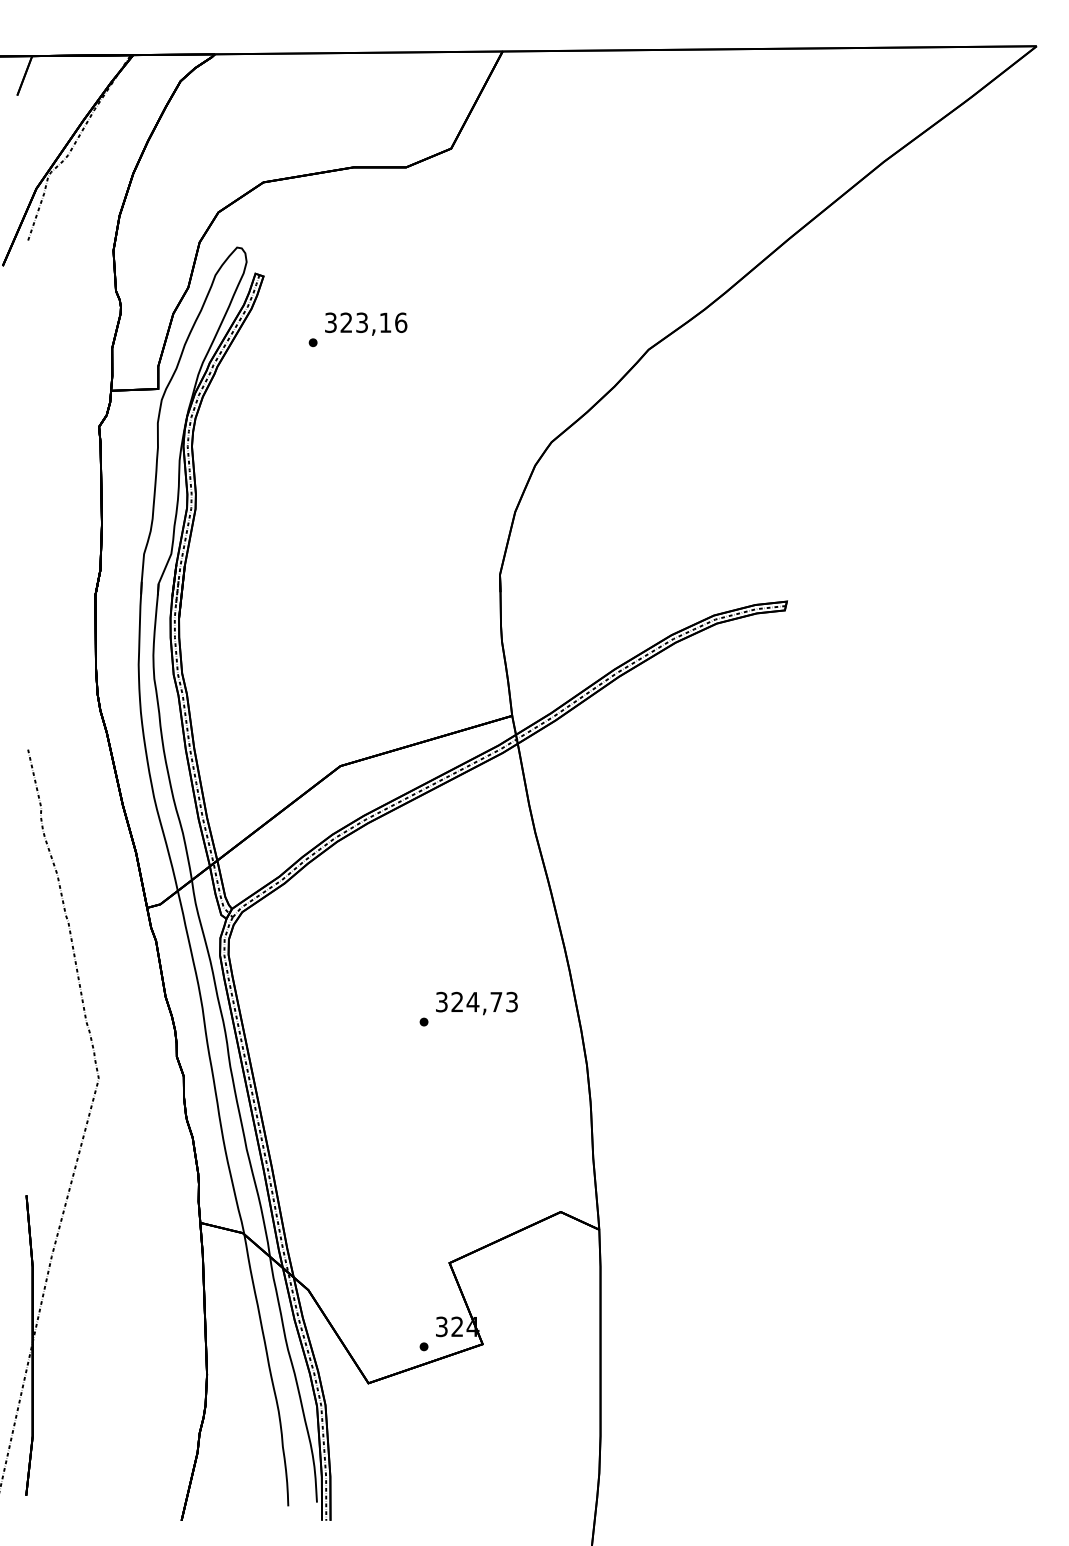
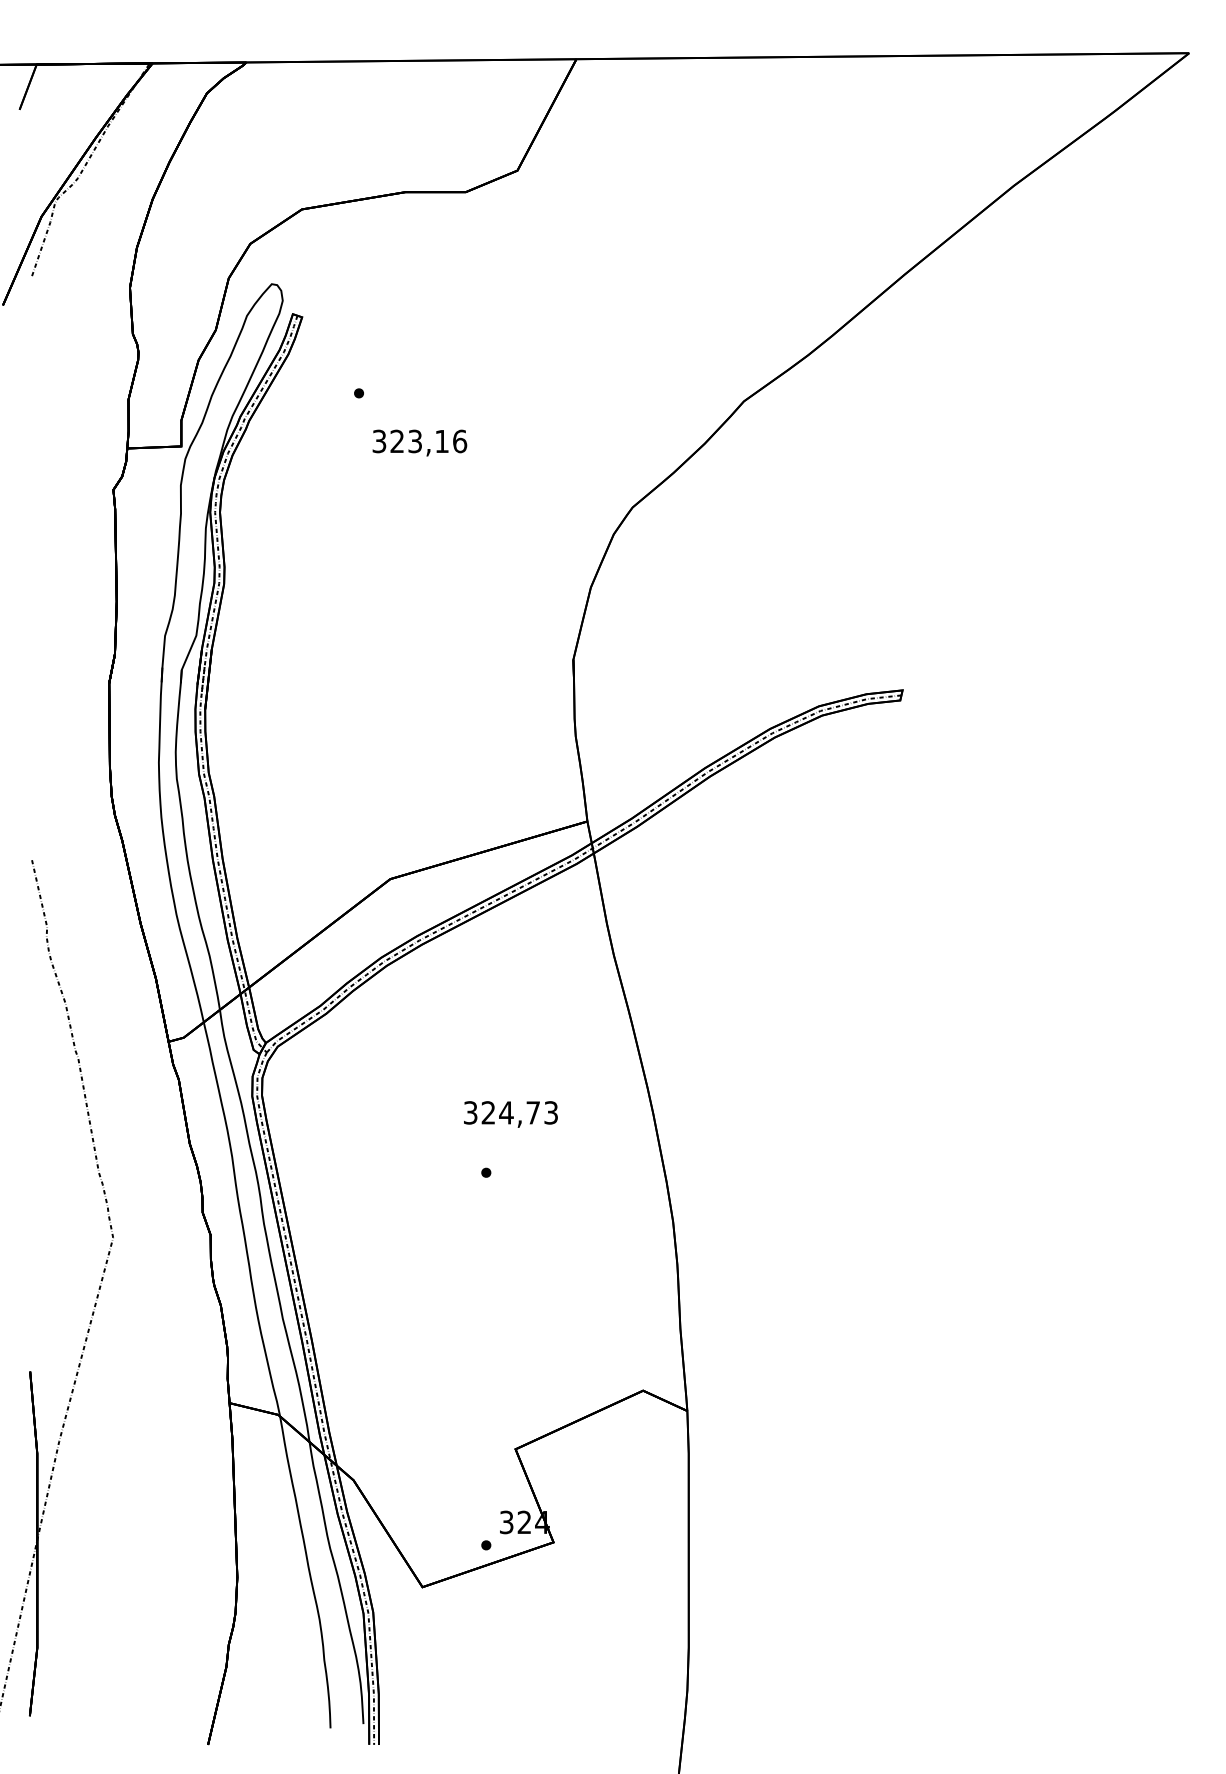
text: (365, 323) -> (419, 442), moved
text: (476, 1003) -> (510, 1114), moved

